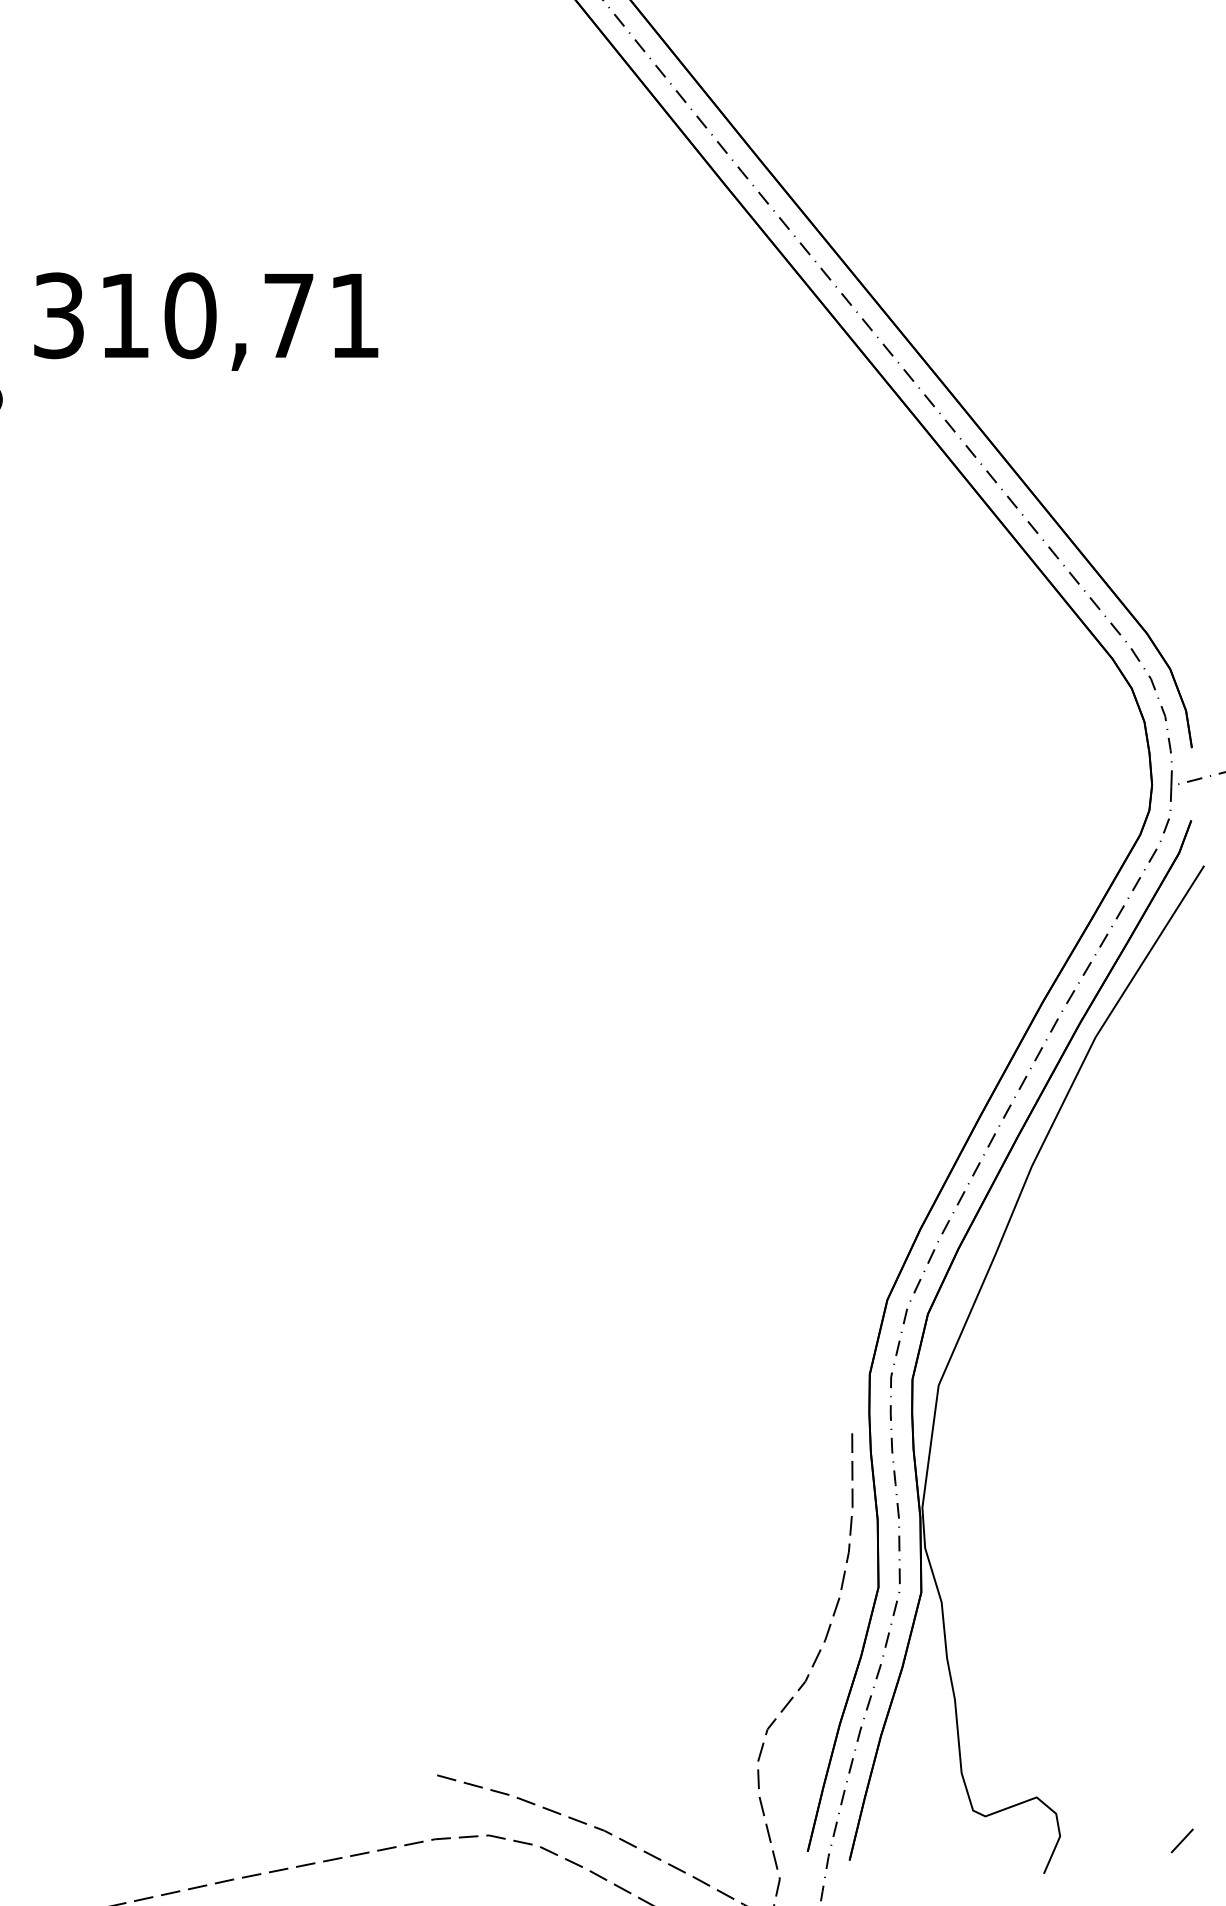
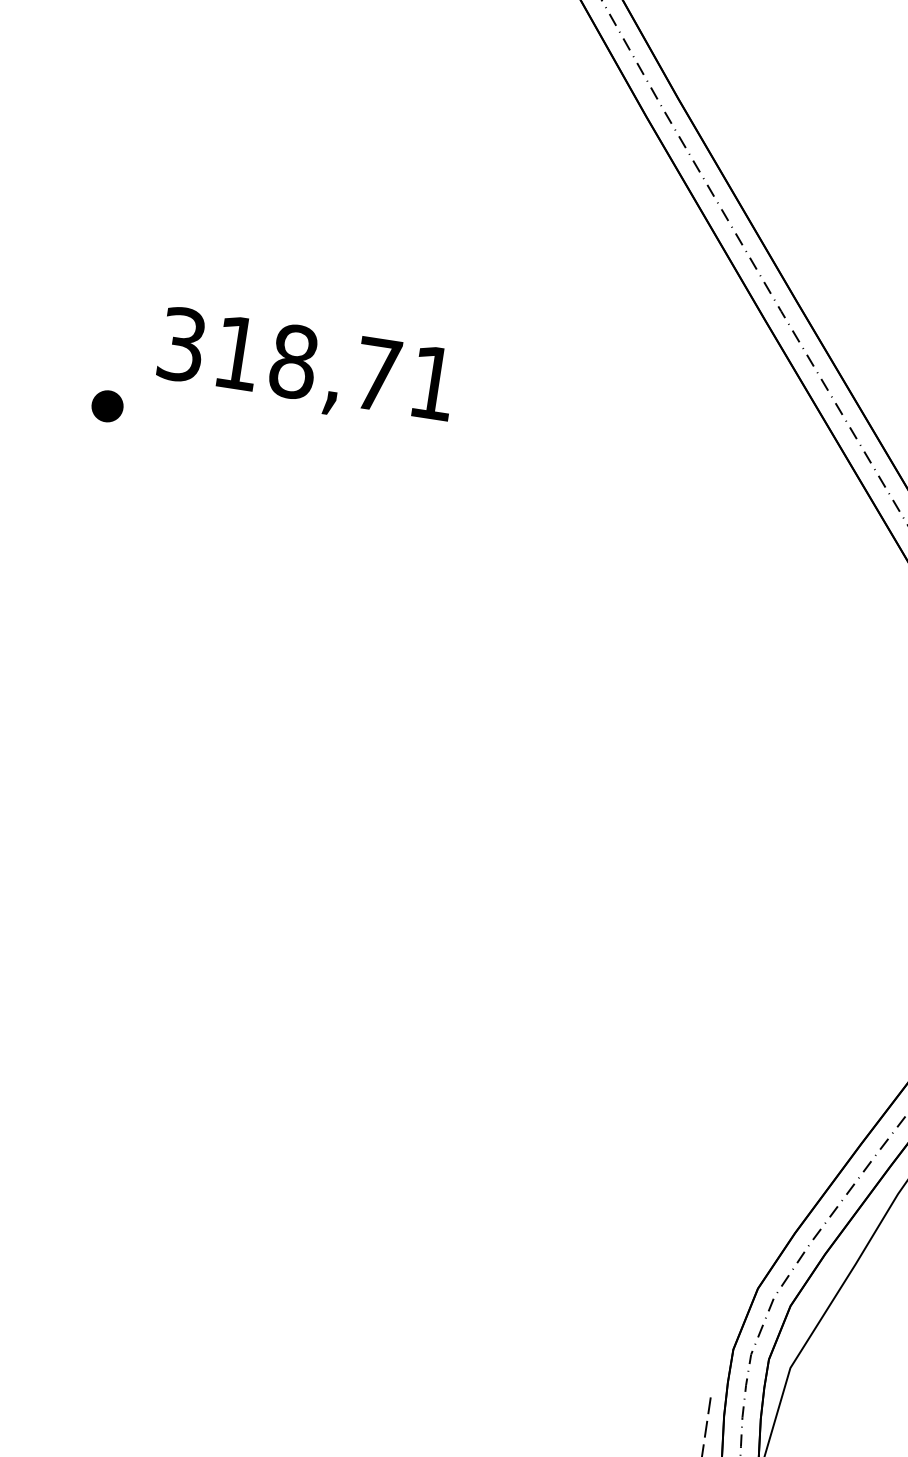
text: (190, 315) -> (293, 361), 310,71 -> 318,71

